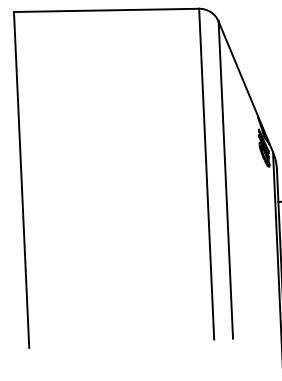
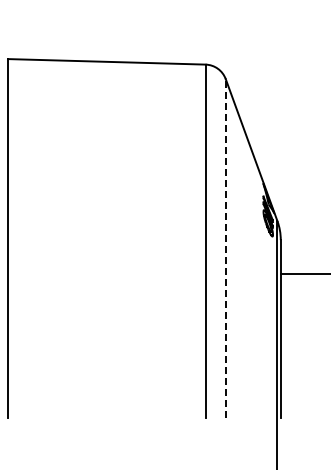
line: (225, 179) -> (225, 248), solid -> dashed

